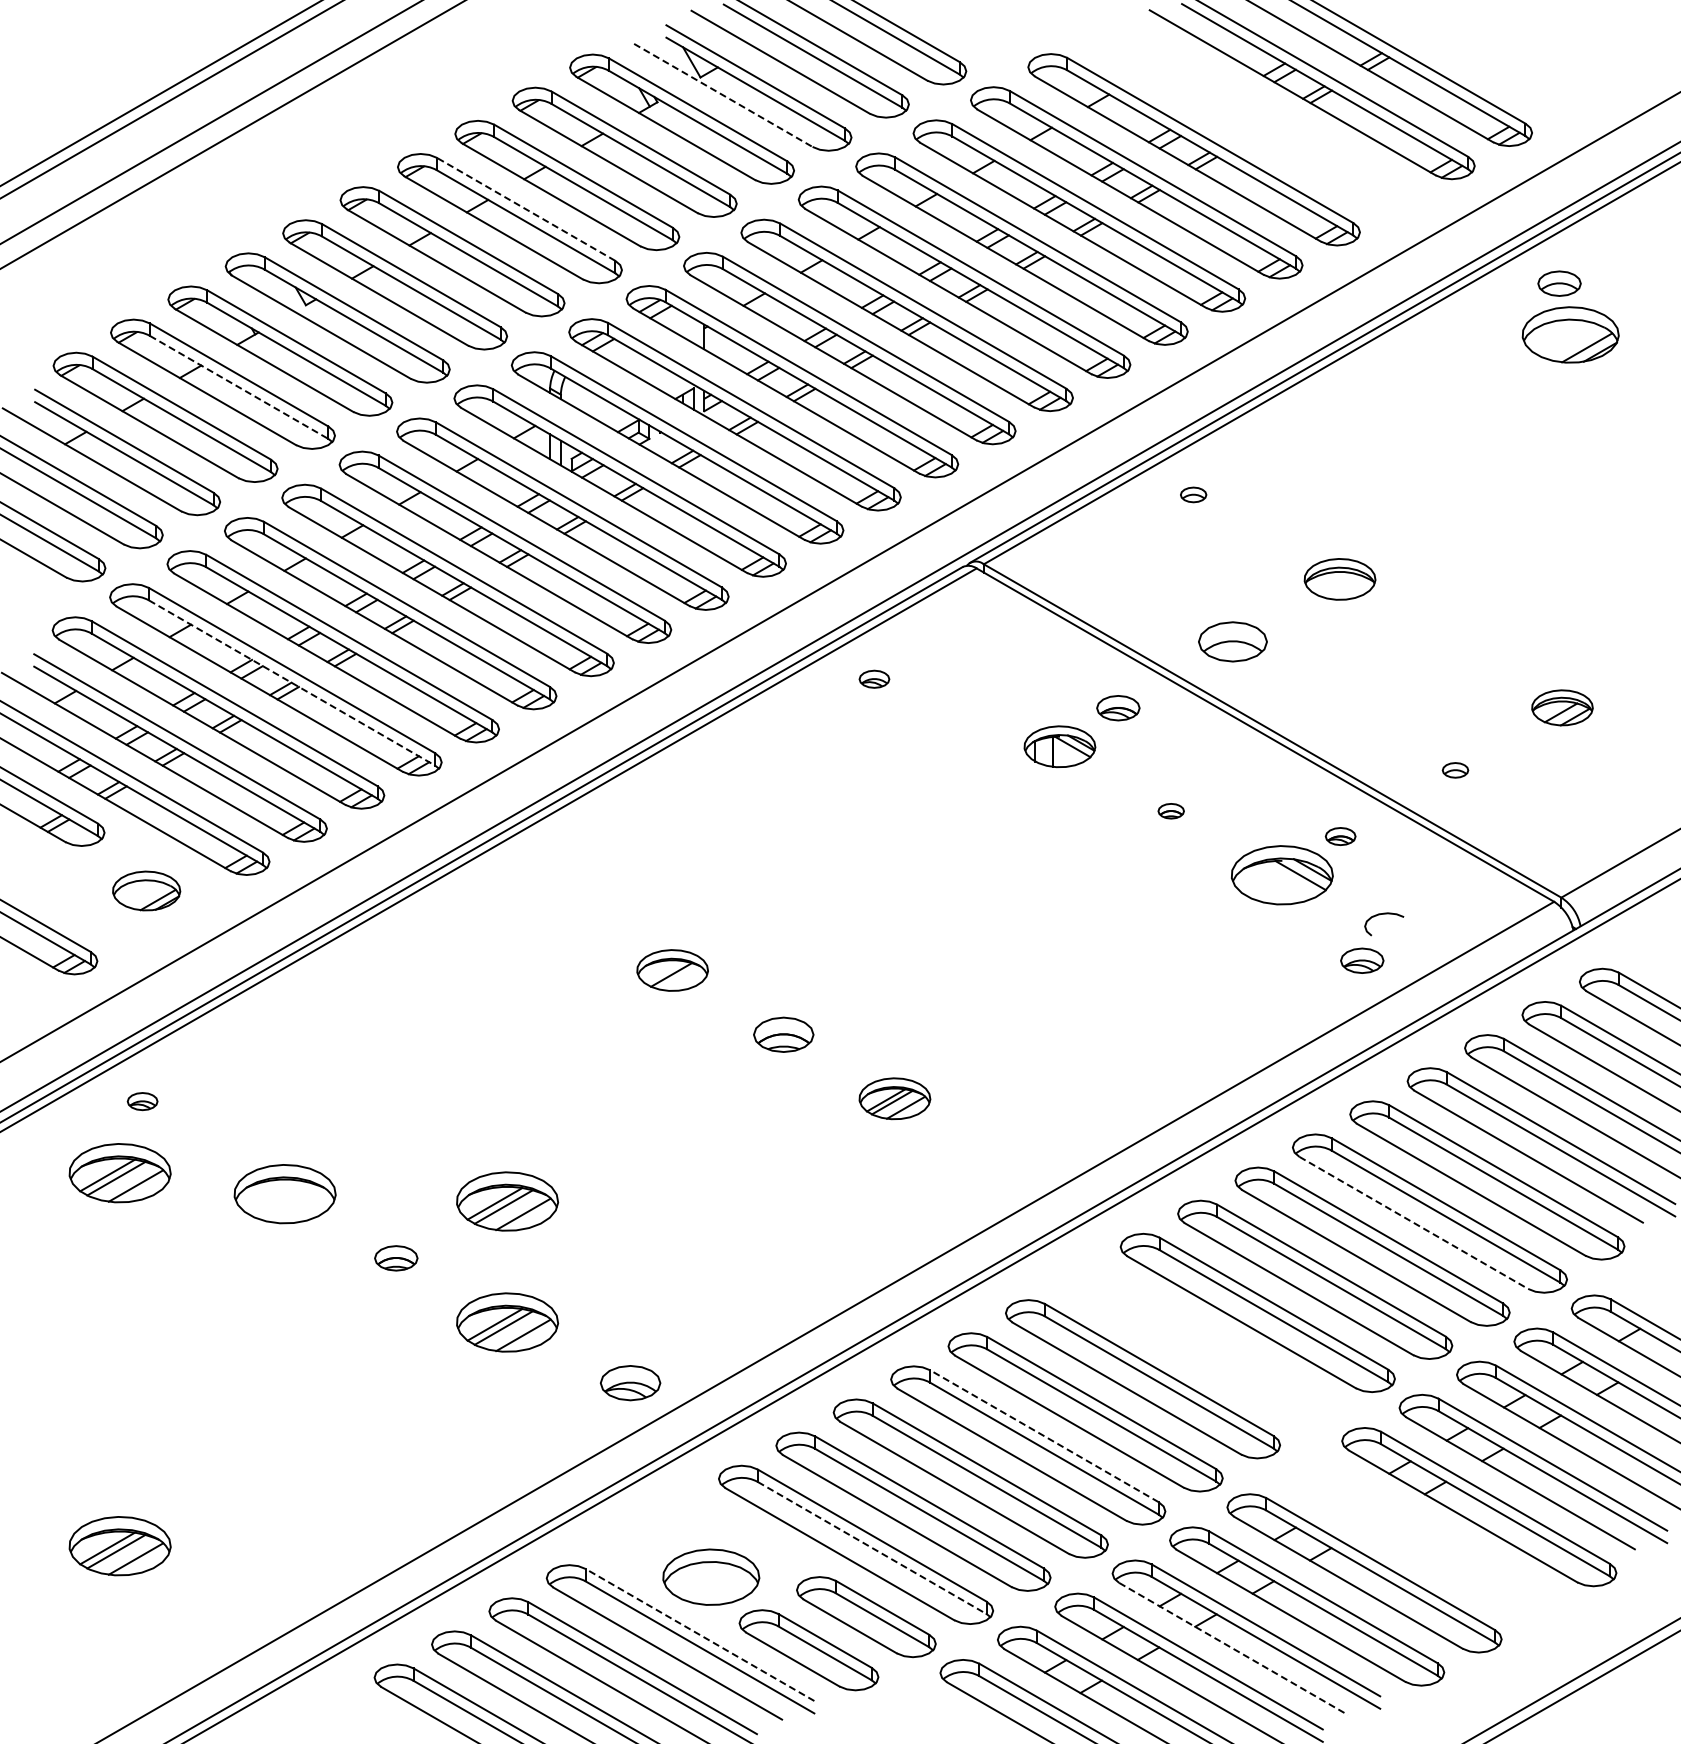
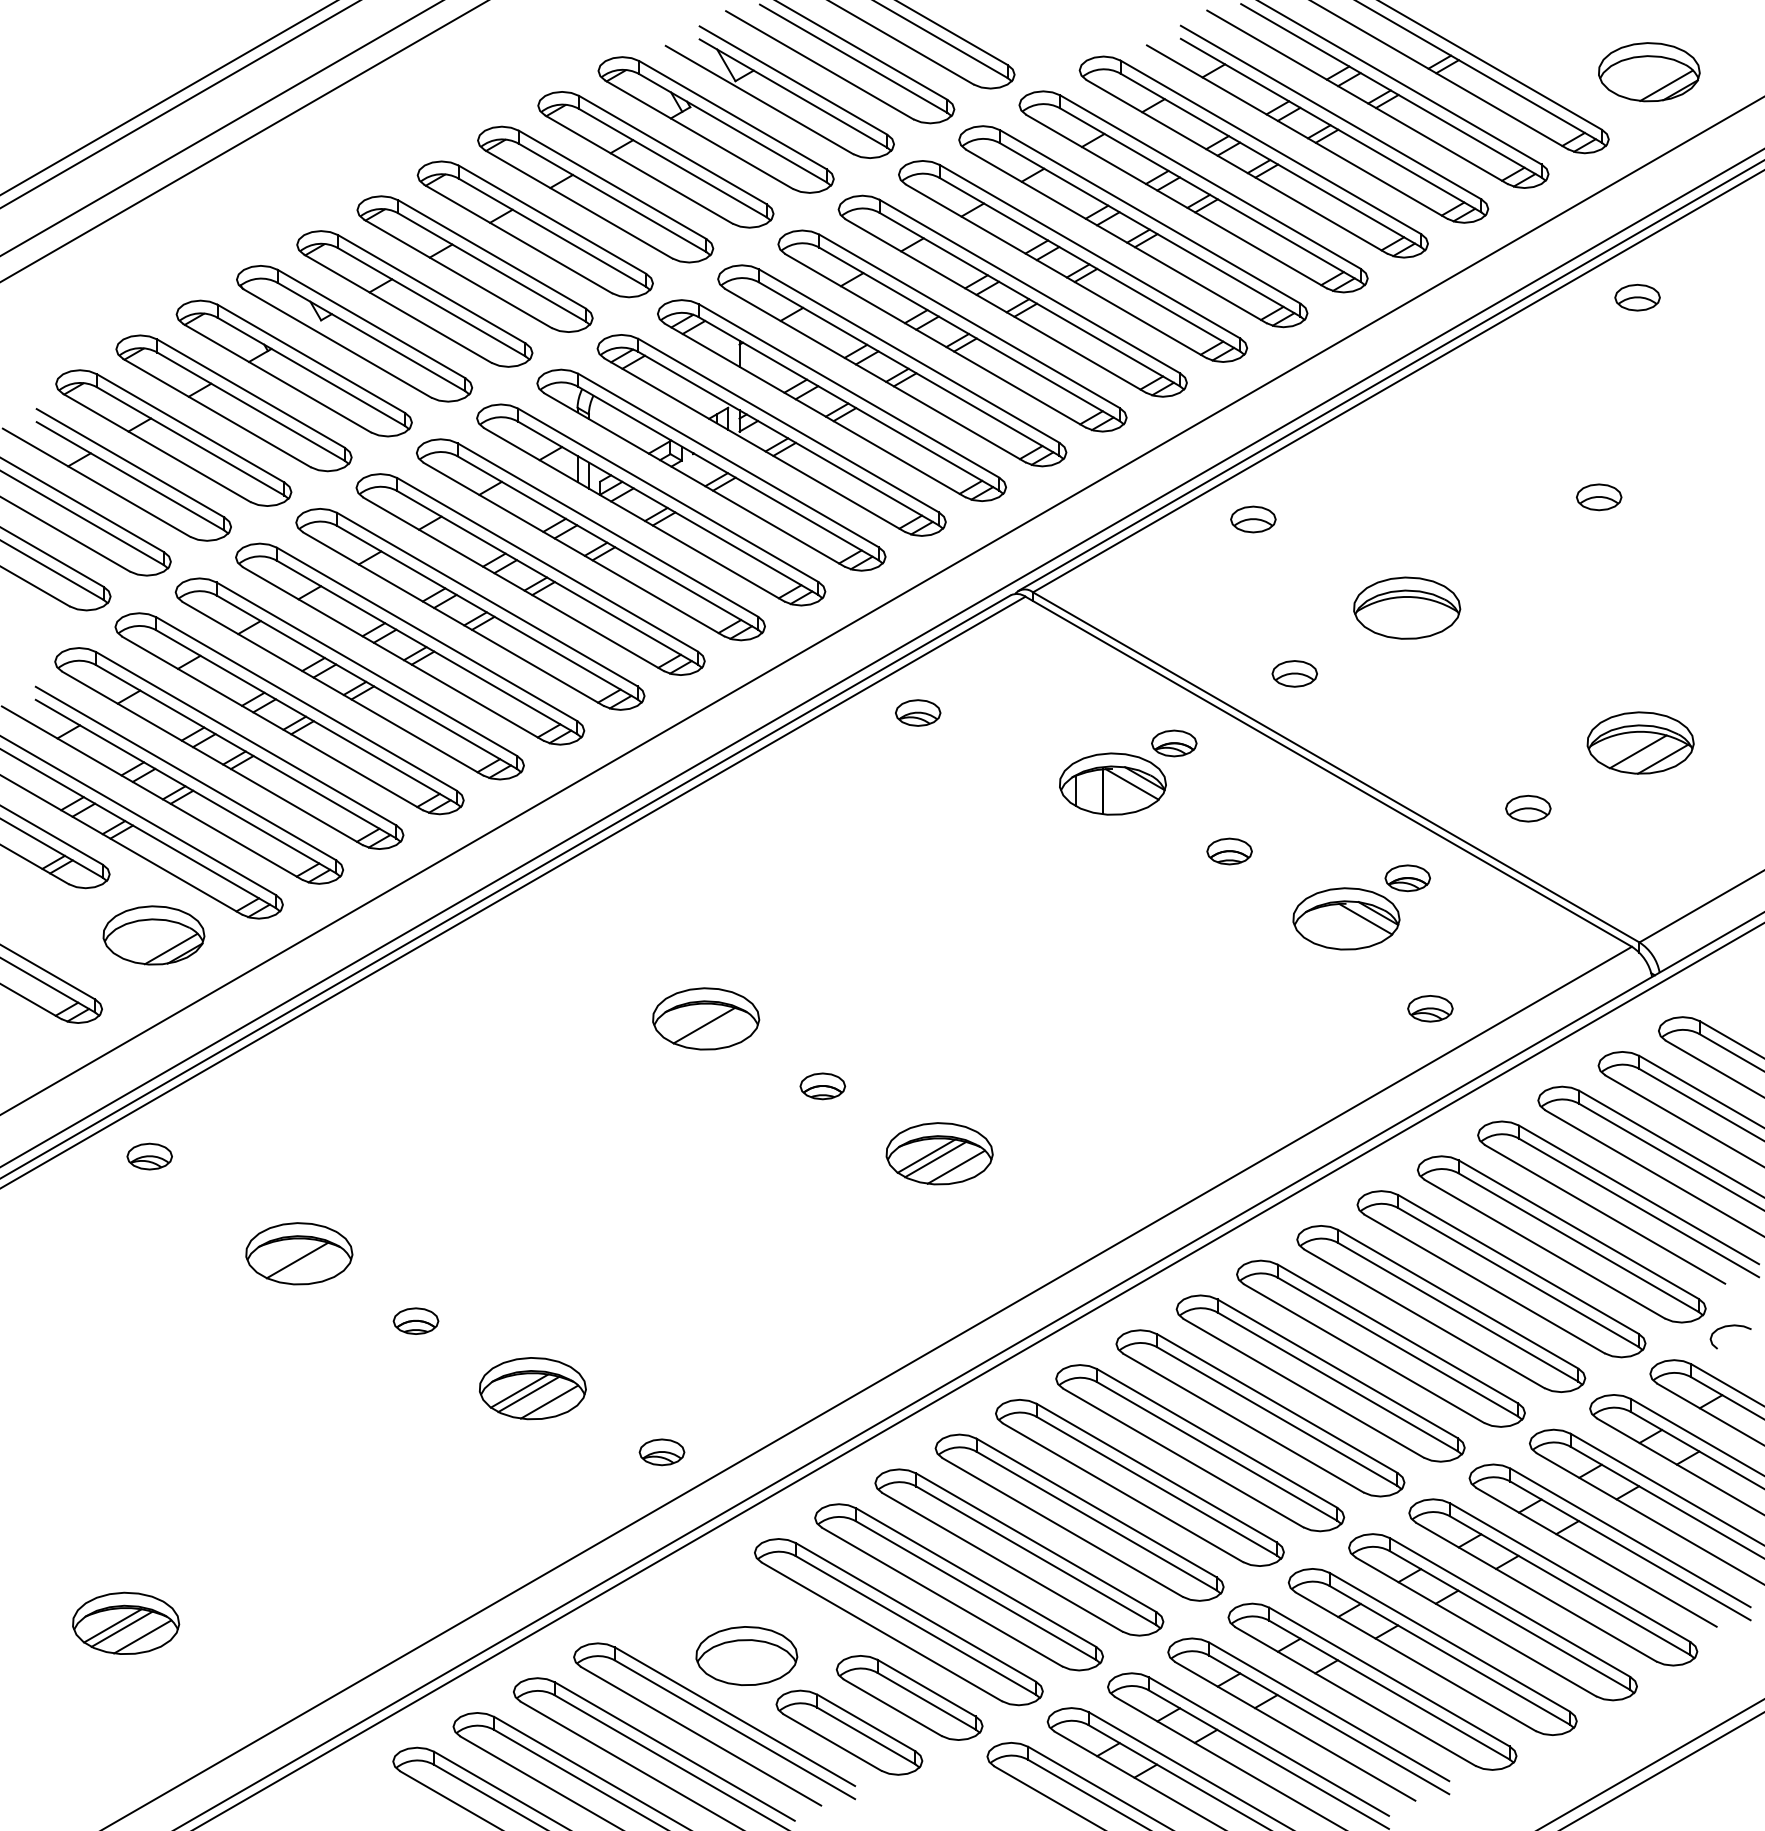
line: (723, 95) -> (759, 100), dashed -> solid
part: (1254, 118) -> (1317, 124), added
line: (525, 209) -> (551, 219), dashed -> solid
part: (1570, 334) -> (1649, 71), moved
line: (239, 387) -> (251, 406), dashed -> solid
part: (1522, 473) -> (1598, 497), added
part: (1193, 494) -> (1253, 519), size x1.67
part: (1339, 579) -> (1406, 608), size x1.43
part: (1233, 641) -> (1295, 673), size x0.62
part: (874, 679) -> (918, 713), size x1.43
line: (292, 683) -> (307, 717), dashed -> solid
part: (1562, 707) -> (1640, 742), size x1.67
part: (1059, 746) -> (1112, 783), size x1.43
part: (1455, 770) -> (1528, 808), size x1.67
part: (1171, 811) -> (1230, 851), size x1.67
part: (1340, 836) -> (1407, 878), size x1.43
part: (146, 890) -> (153, 934), size x1.43
curve: (1384, 914) -> (1730, 1326), moved
part: (672, 970) -> (706, 1018), size x1.43
part: (783, 1034) -> (822, 1086), size x0.71
part: (894, 1098) -> (939, 1153), size x1.43
part: (142, 1101) -> (149, 1156), size x1.43
part: (119, 1173) -> (125, 1232), removed
line: (283, 1200) -> (297, 1260), added
part: (507, 1201) -> (532, 1261), removed
line: (1414, 1223) -> (1485, 1284), dashed -> solid
part: (1200, 1346) -> (1260, 1413), added
part: (630, 1383) -> (661, 1452), size x0.71
line: (1043, 1435) -> (1095, 1507), dashed -> solid
part: (1421, 1540) -> (1492, 1617), added
line: (872, 1548) -> (916, 1625), dashed -> solid
line: (699, 1634) -> (734, 1716), dashed -> solid
line: (1234, 1649) -> (1296, 1731), dashed -> solid

